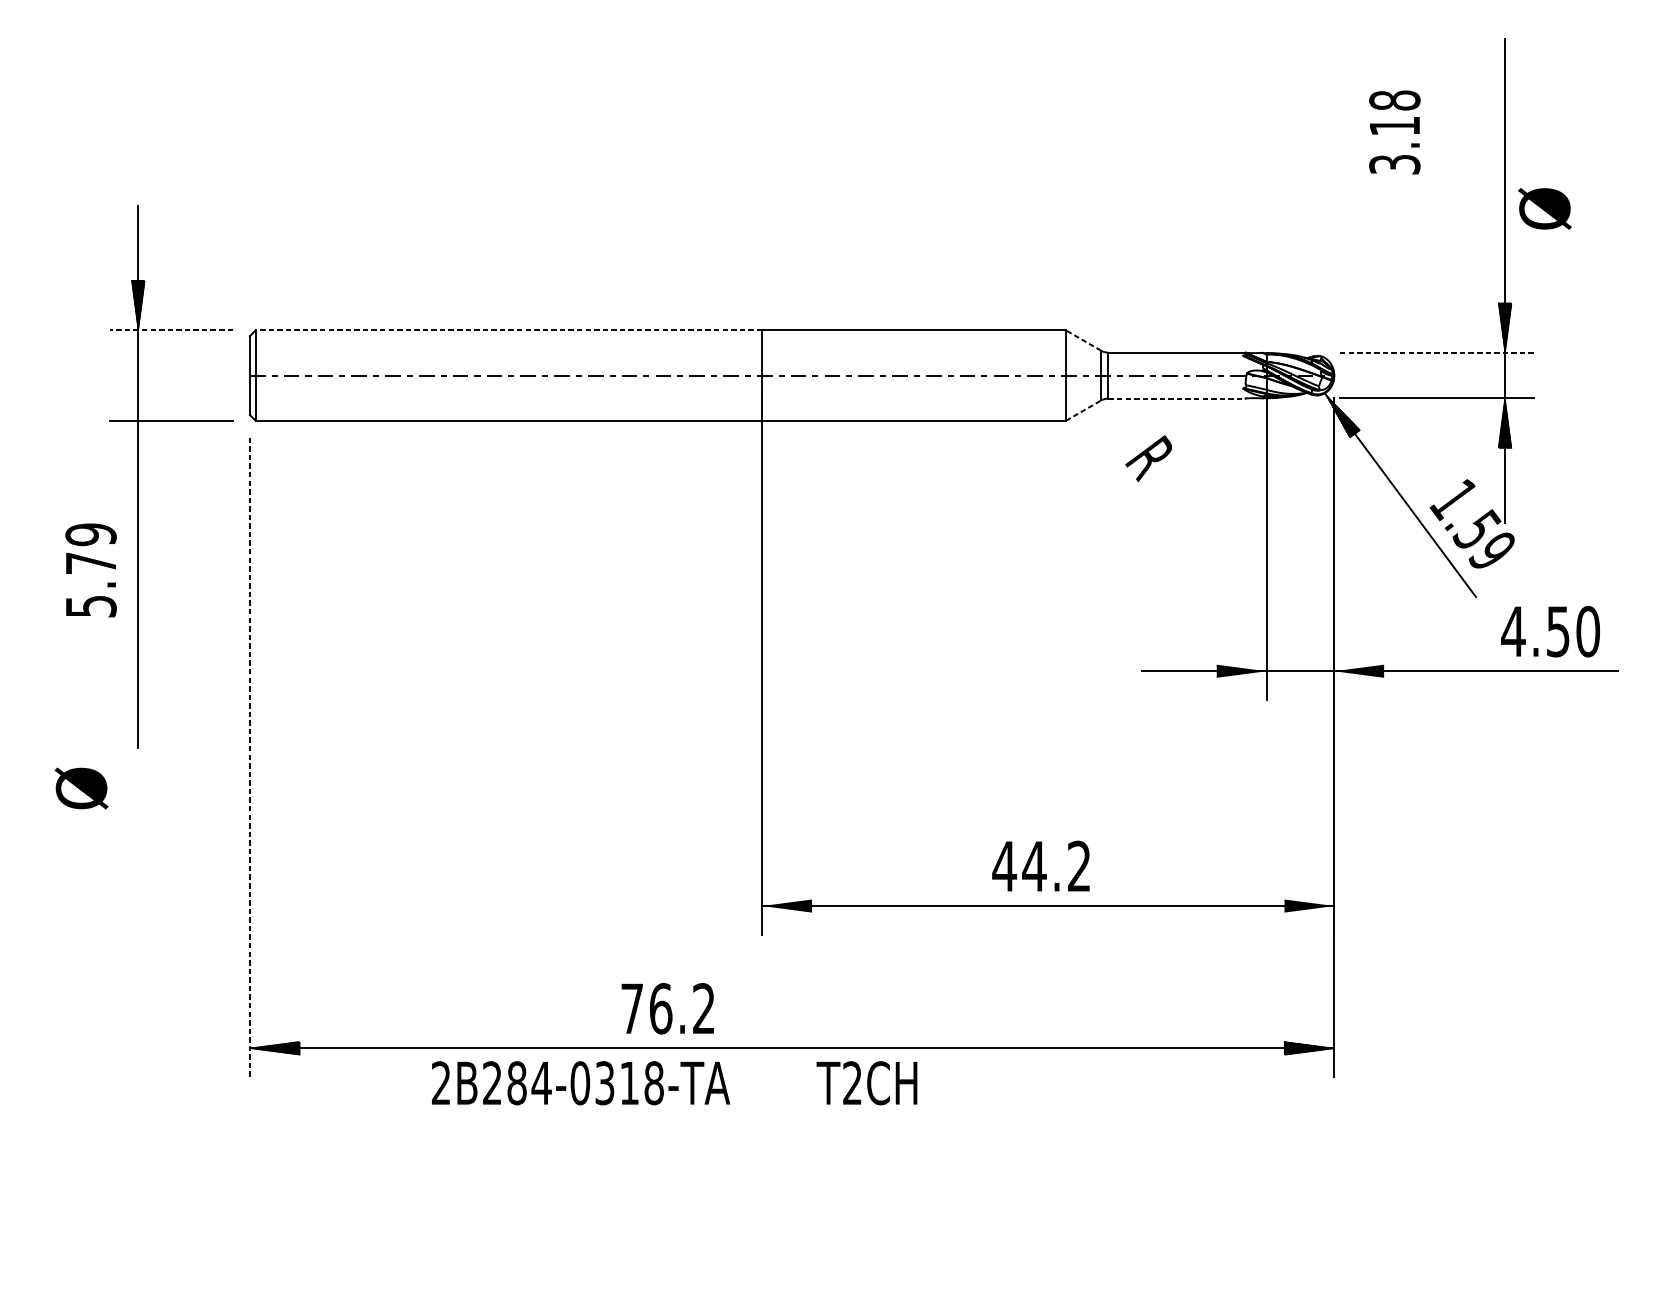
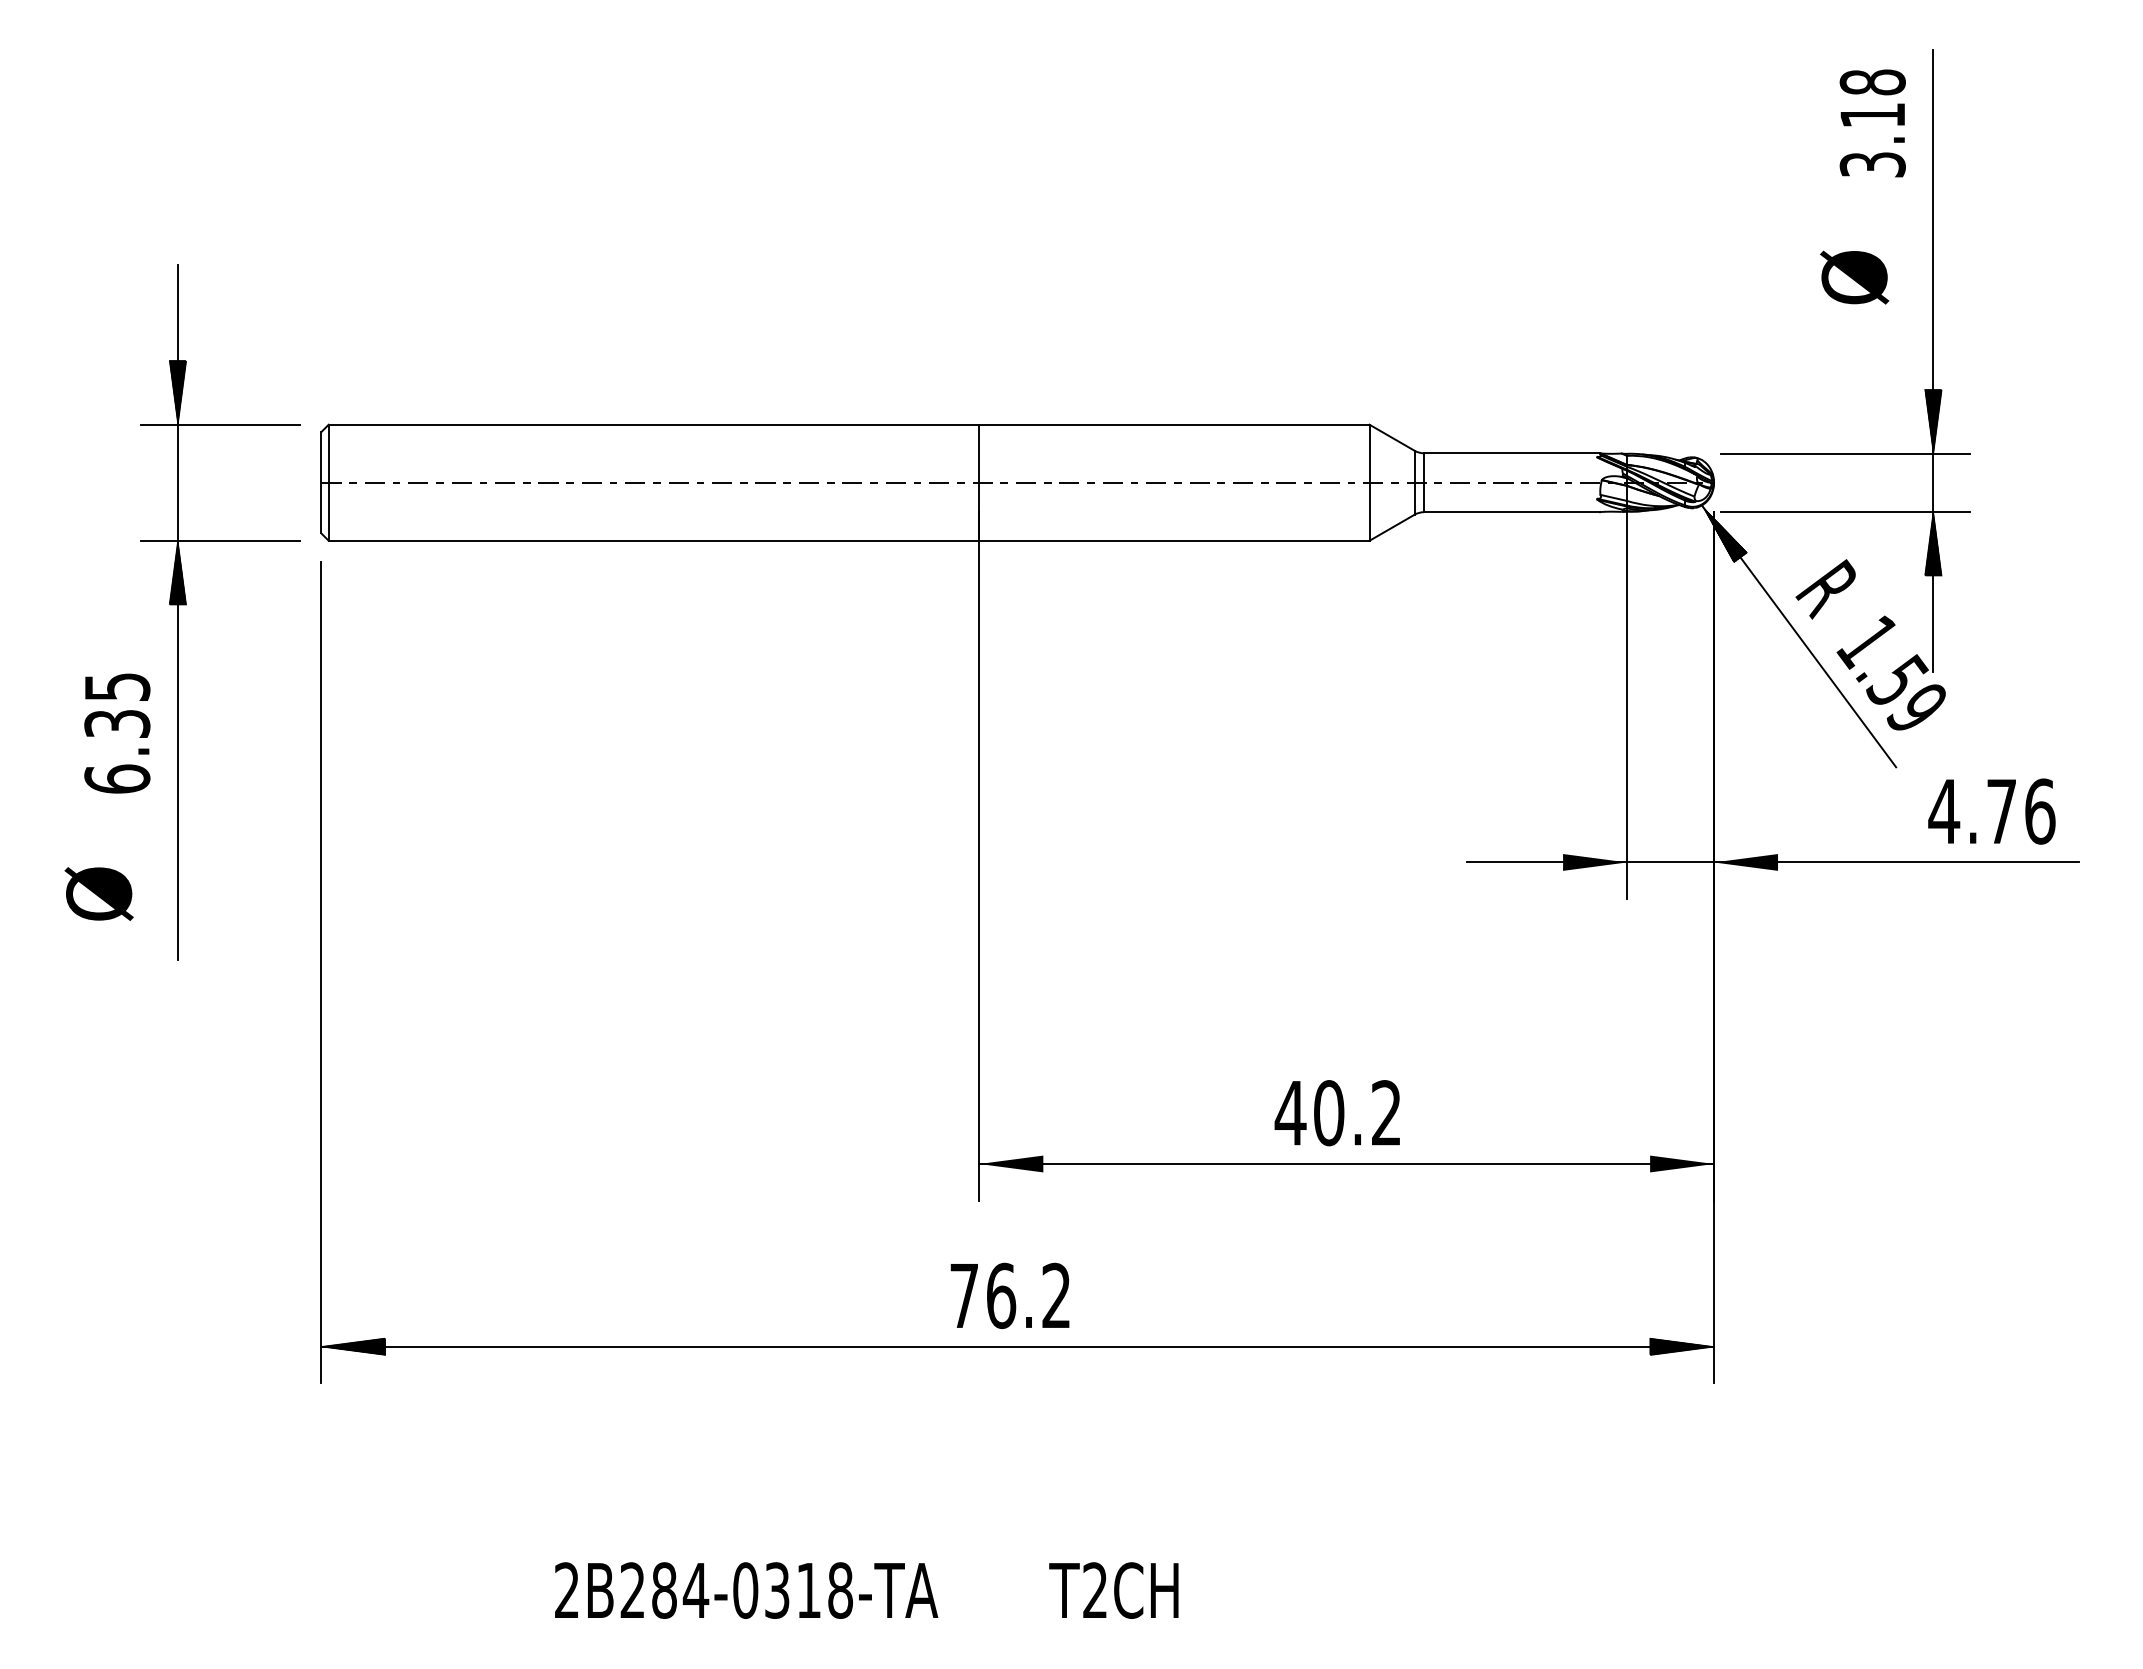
text: (1394, 132) -> (1872, 123), moved
text: (1544, 208) -> (1854, 277), moved
line: (171, 330) -> (220, 424), dashed -> solid
line: (508, 330) -> (653, 424), dashed -> solid
line: (1083, 340) -> (1391, 437), dashed -> solid
line: (1437, 352) -> (1846, 453), dashed -> solid
line: (1177, 398) -> (1512, 512), dashed -> solid
line: (1083, 410) -> (1392, 527), dashed -> solid
hatch: (137, 445) -> (177, 572), added
text: (1148, 458) -> (1825, 589), moved
text: (91, 570) -> (117, 732), 5.79 -> 6.35
text: (1573, 631) -> (2021, 811), 4.50 -> 4.76
line: (250, 757) -> (321, 973), dashed -> solid
text: (81, 788) -> (98, 893), moved
text: (1034, 866) -> (1328, 1113), 44.2 -> 40.2
text: (667, 1008) -> (1009, 1295), moved
text: (674, 1083) -> (866, 1590), moved

